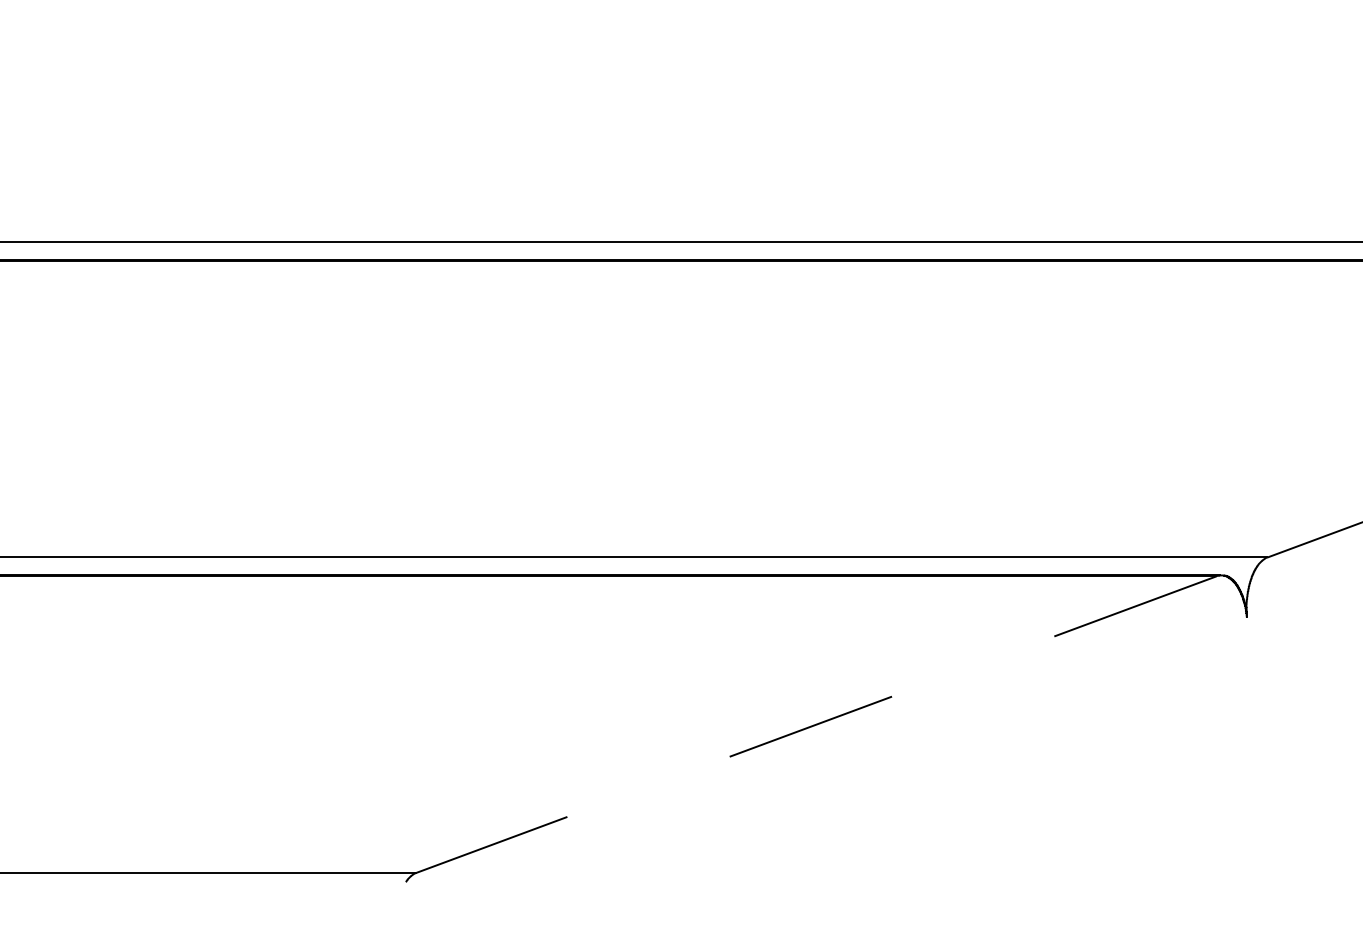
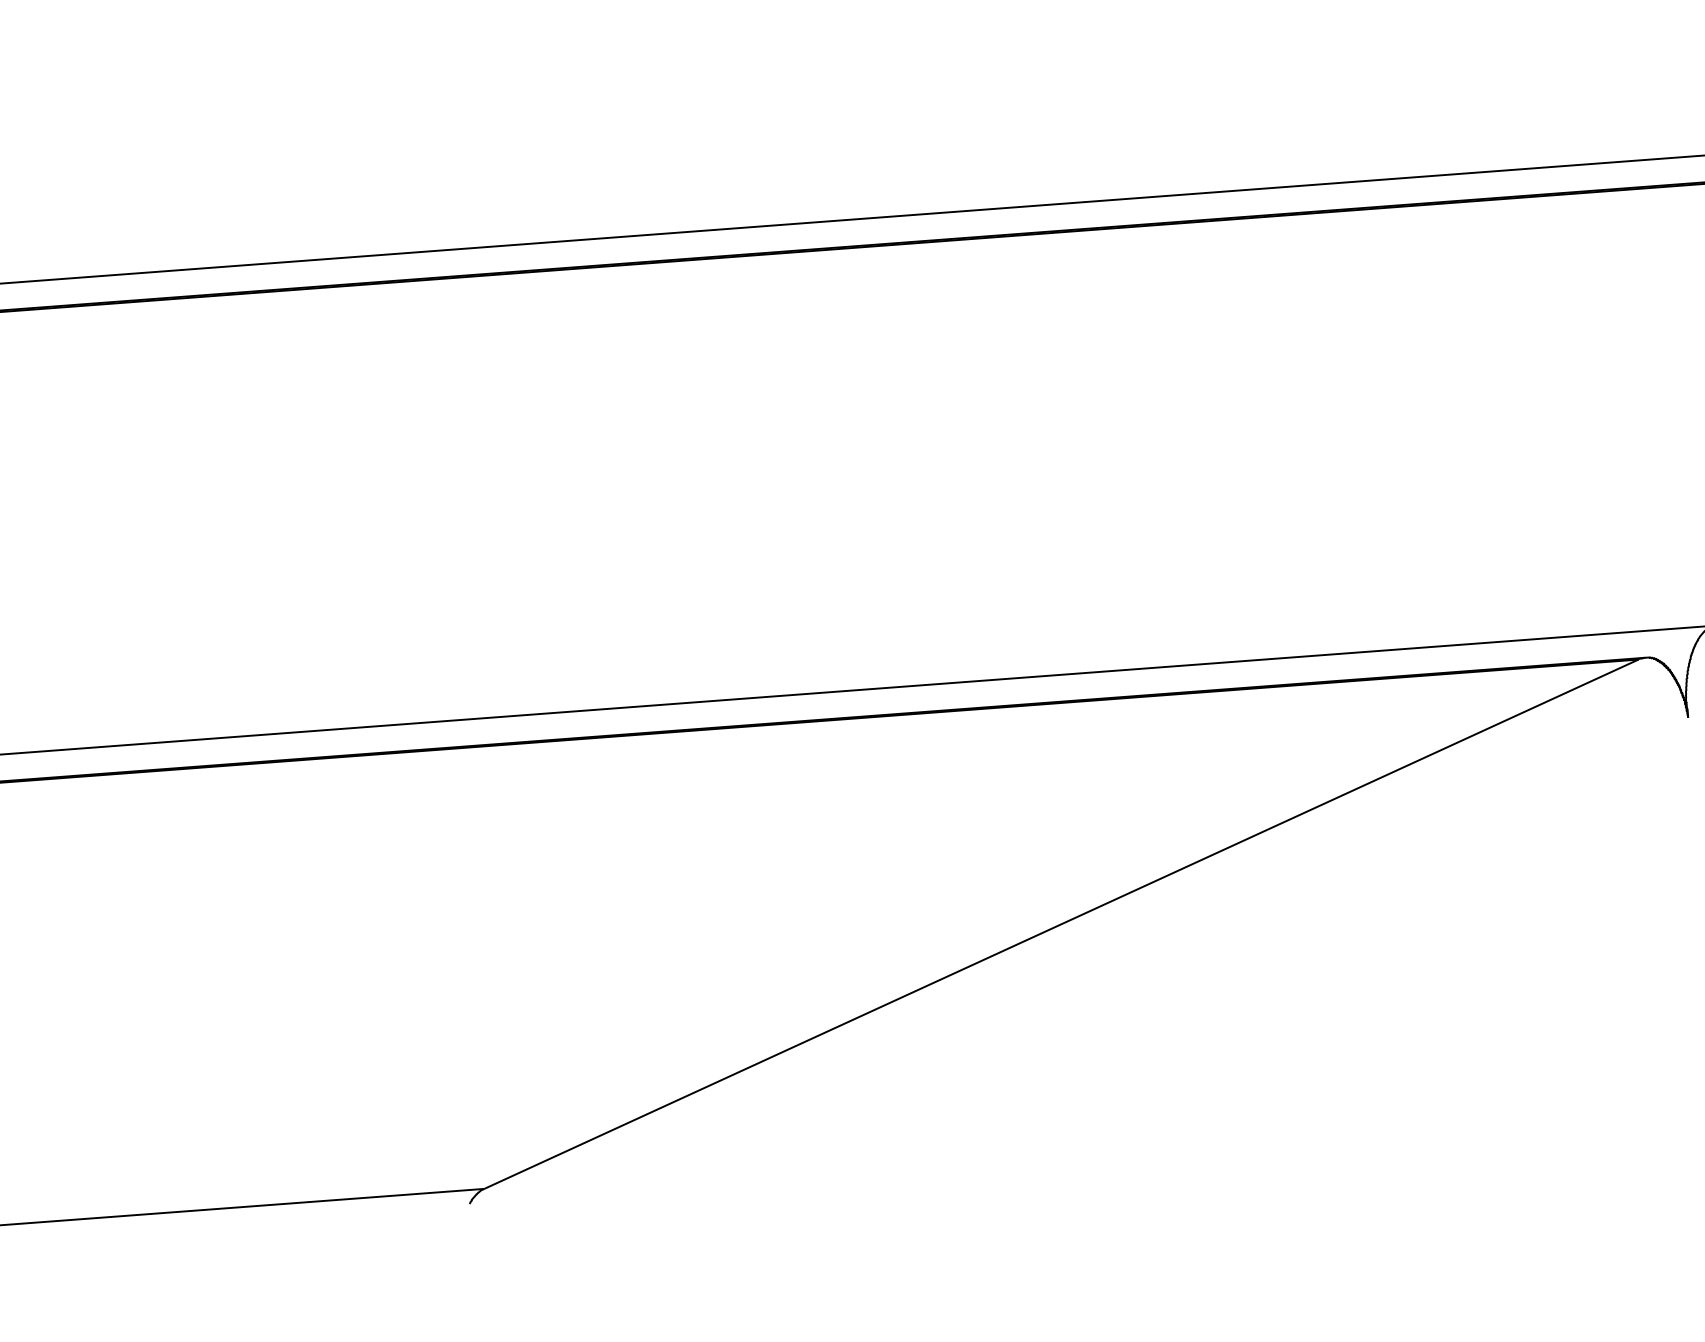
line: (816, 724) -> (1061, 924), dashed -> solid

